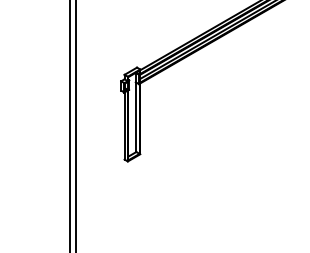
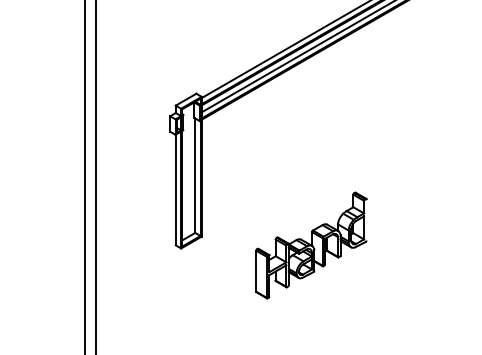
part: (206, 159) -> (310, 245), added

